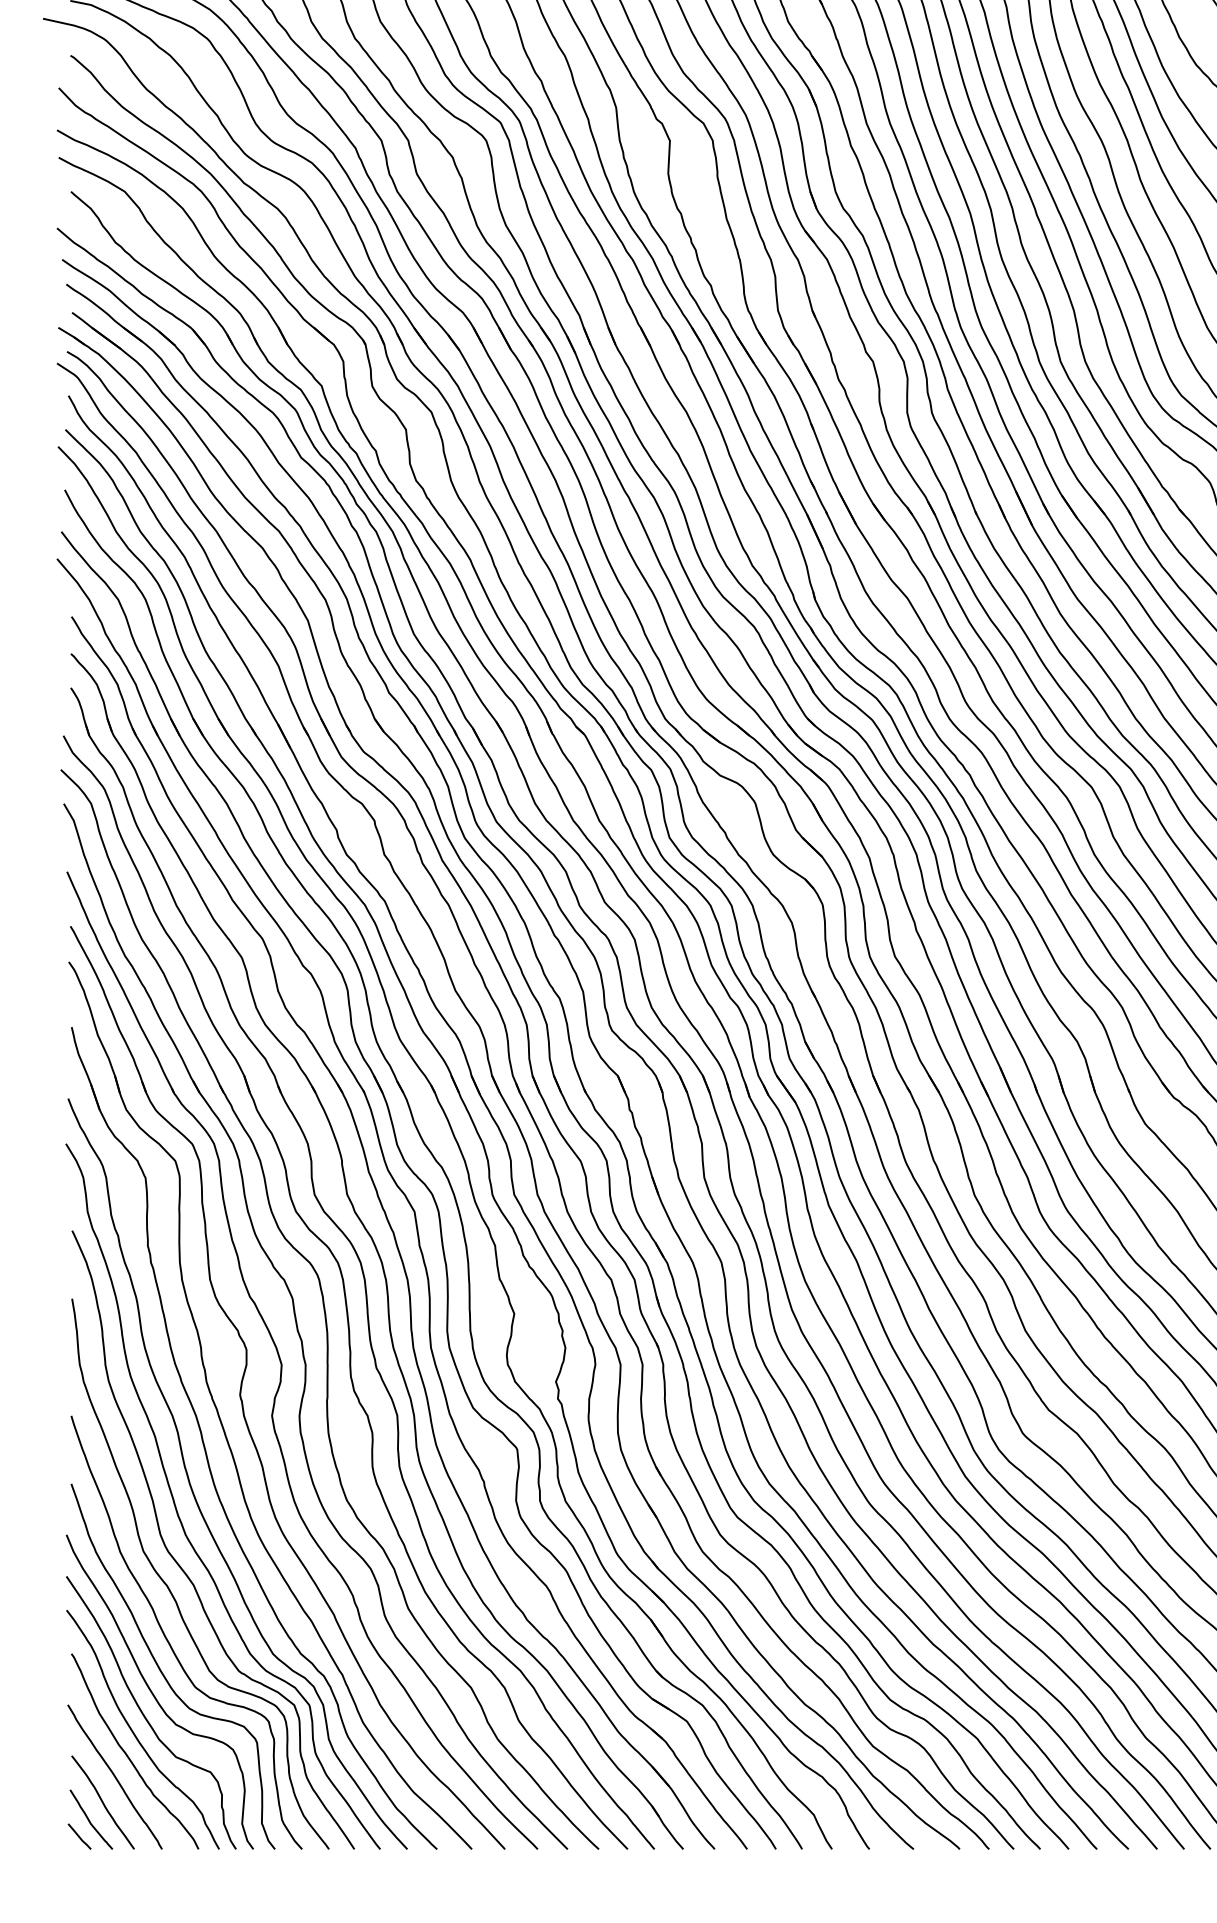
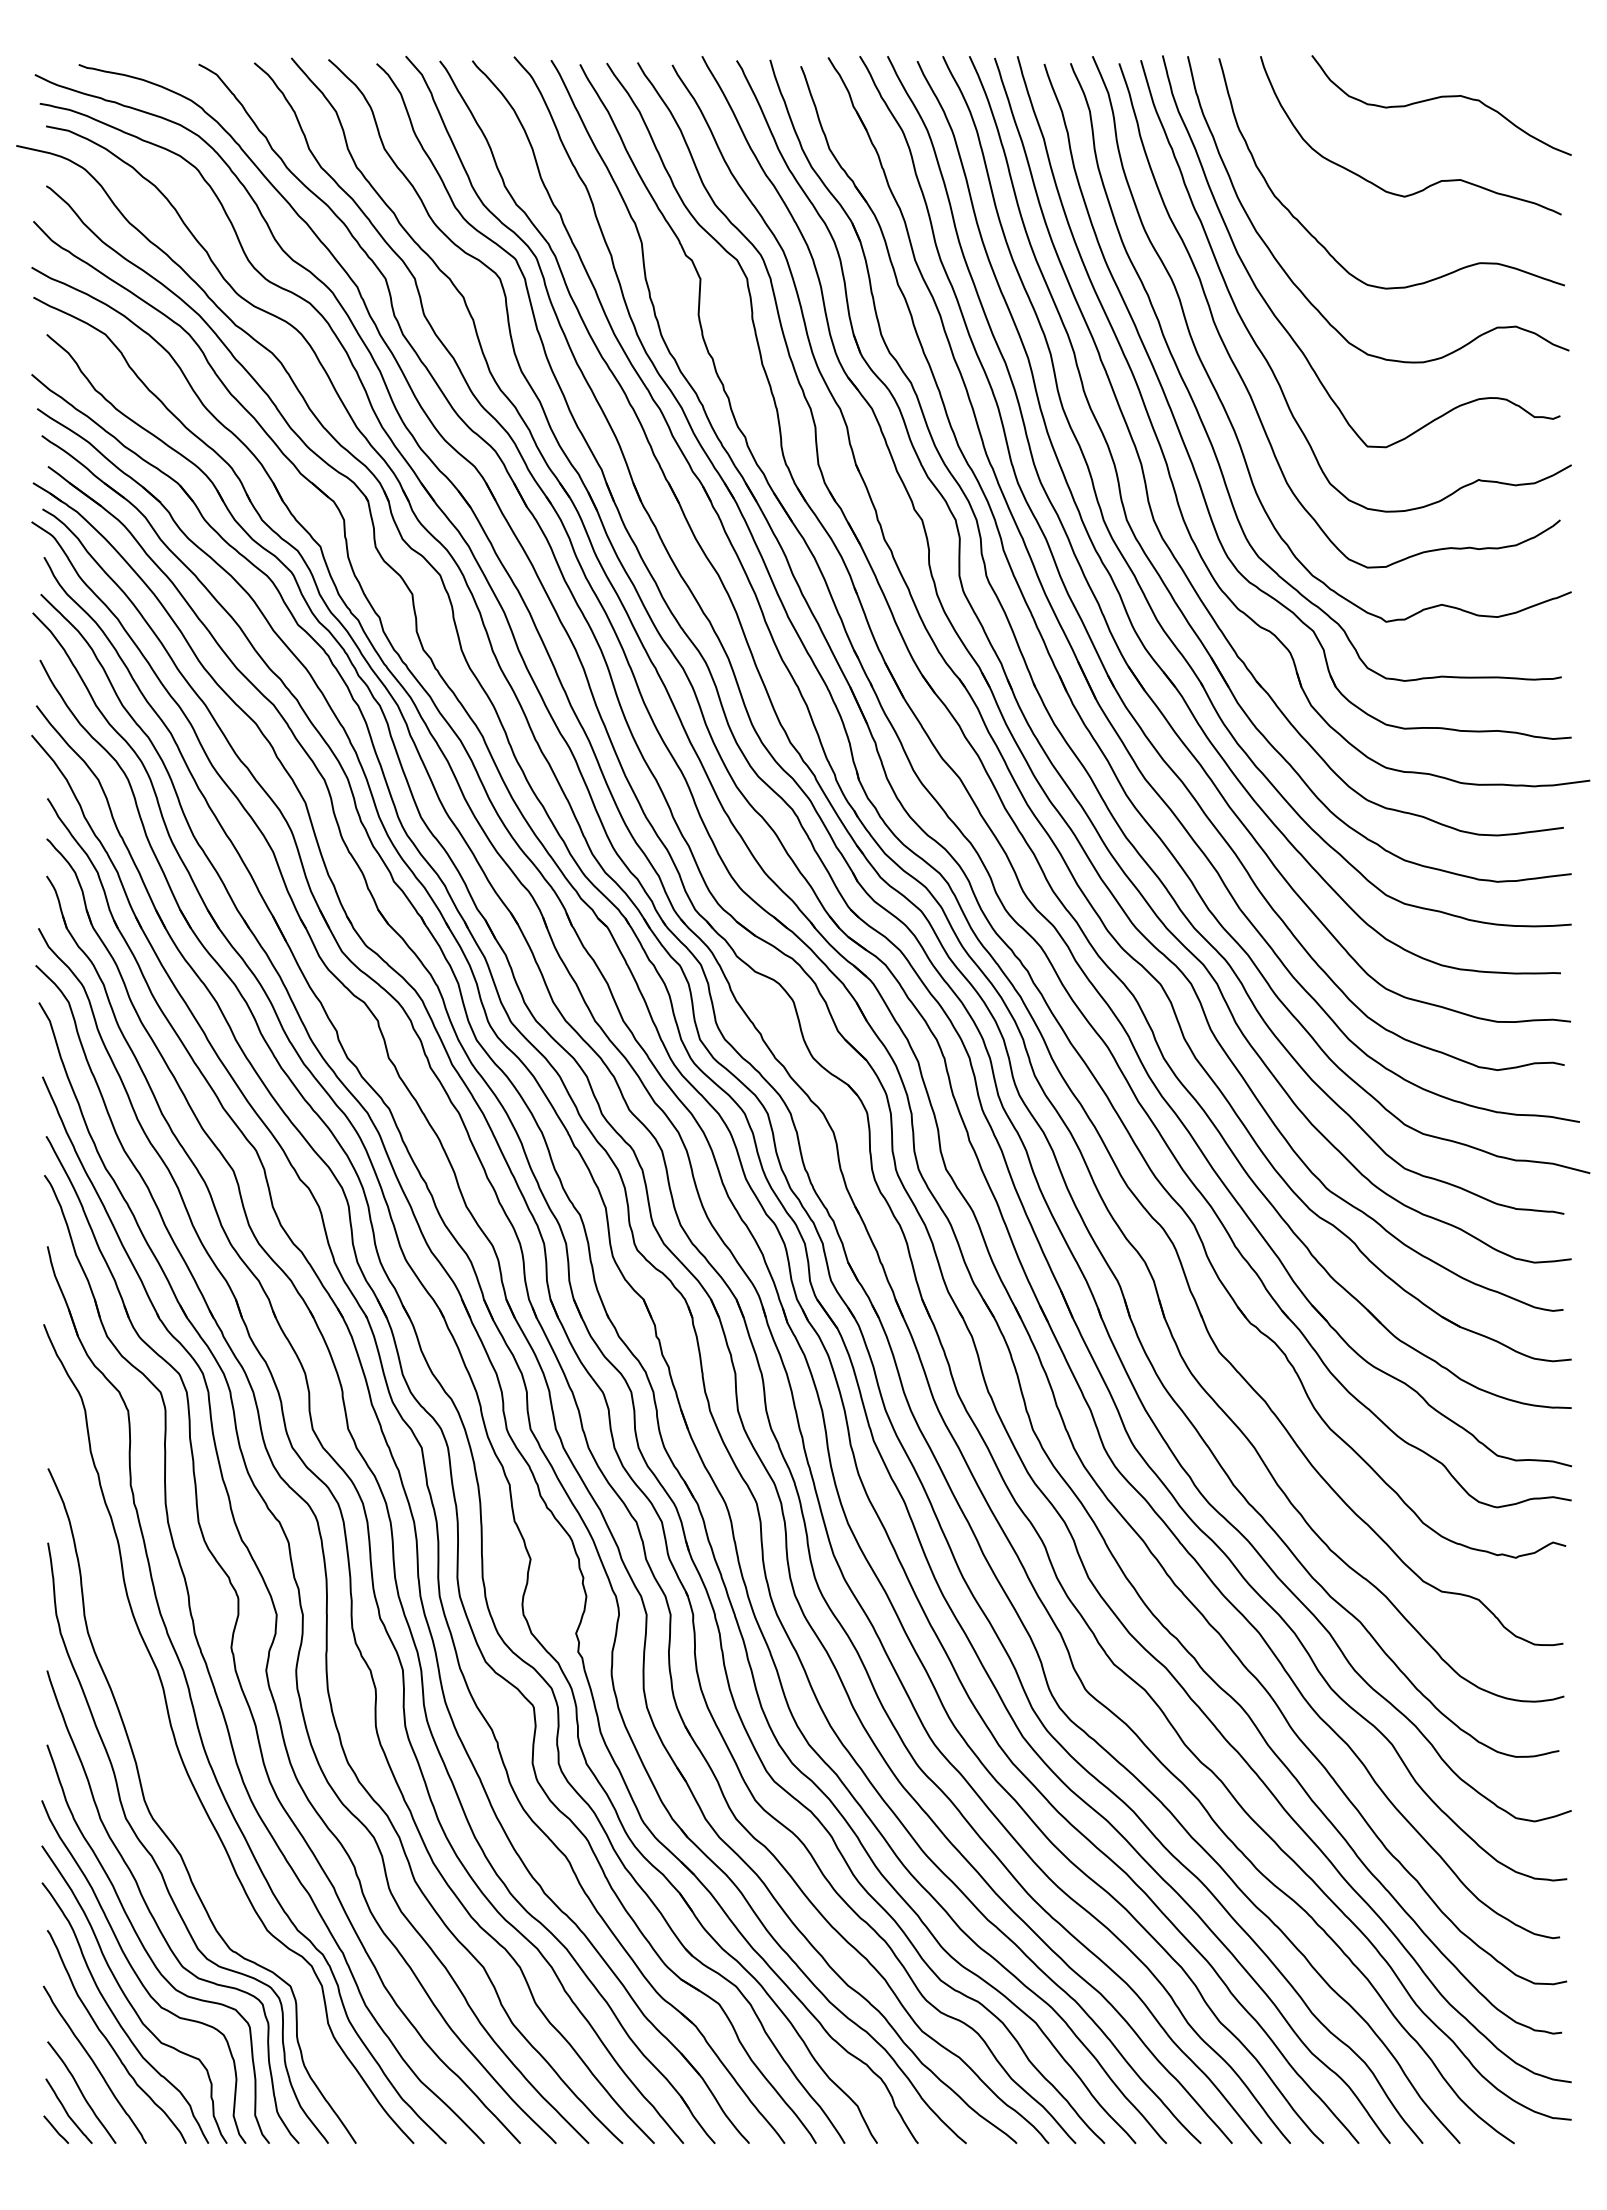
curve: (177, 1511) -> (163, 1774), removed

